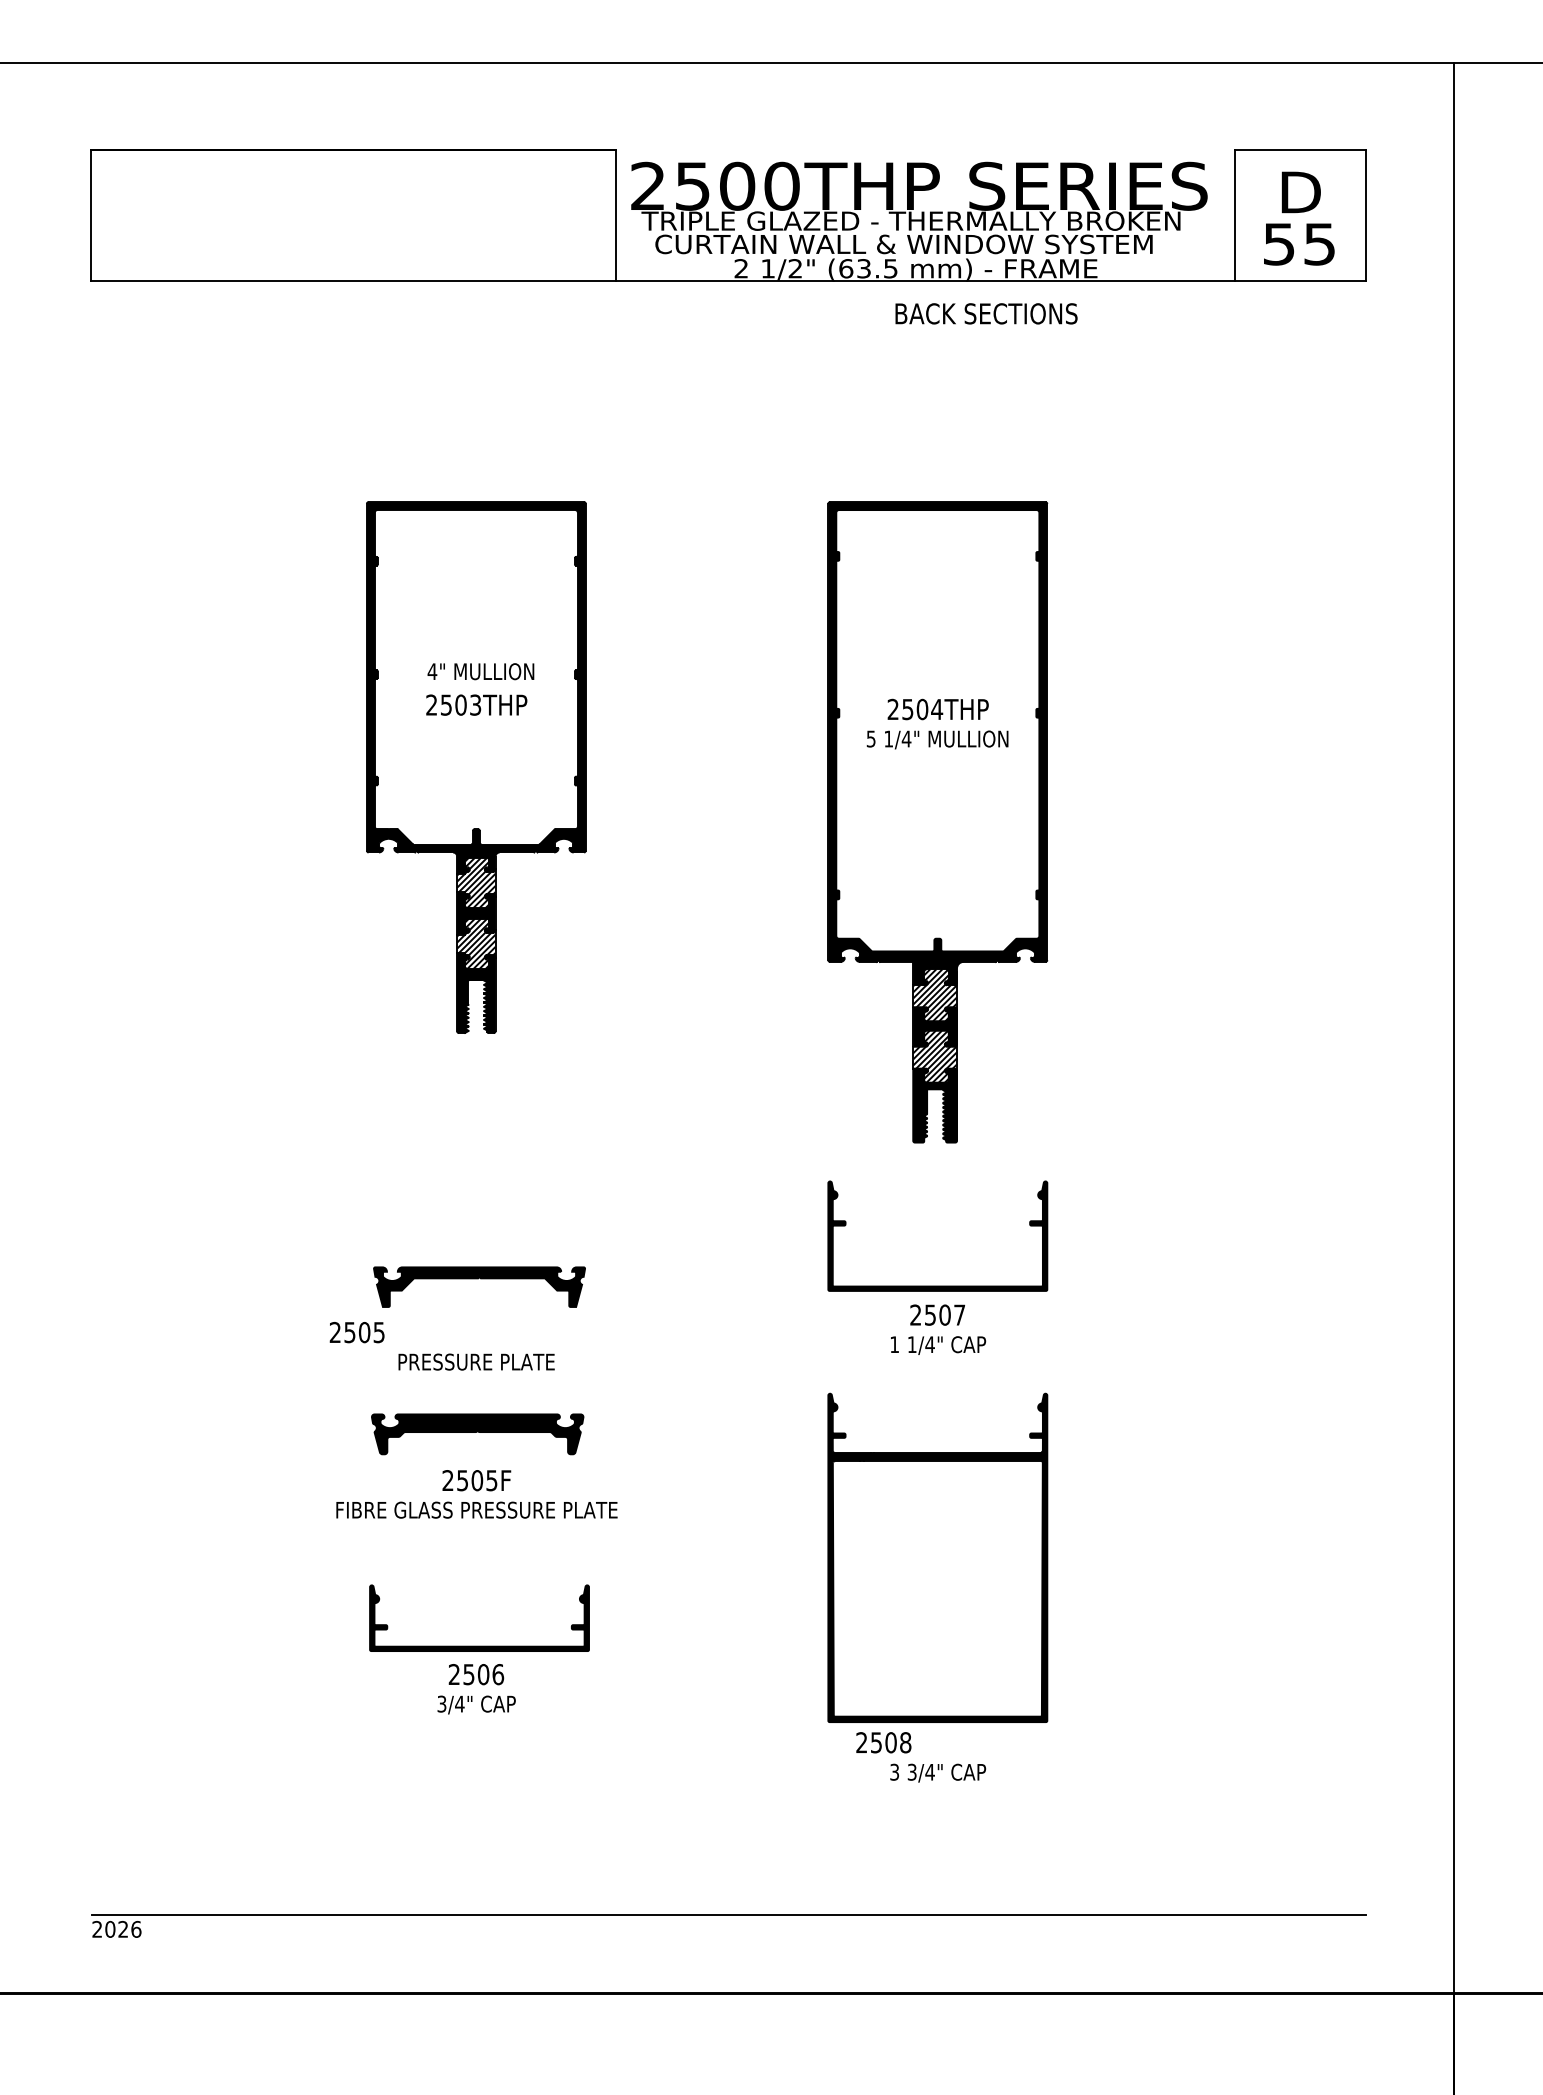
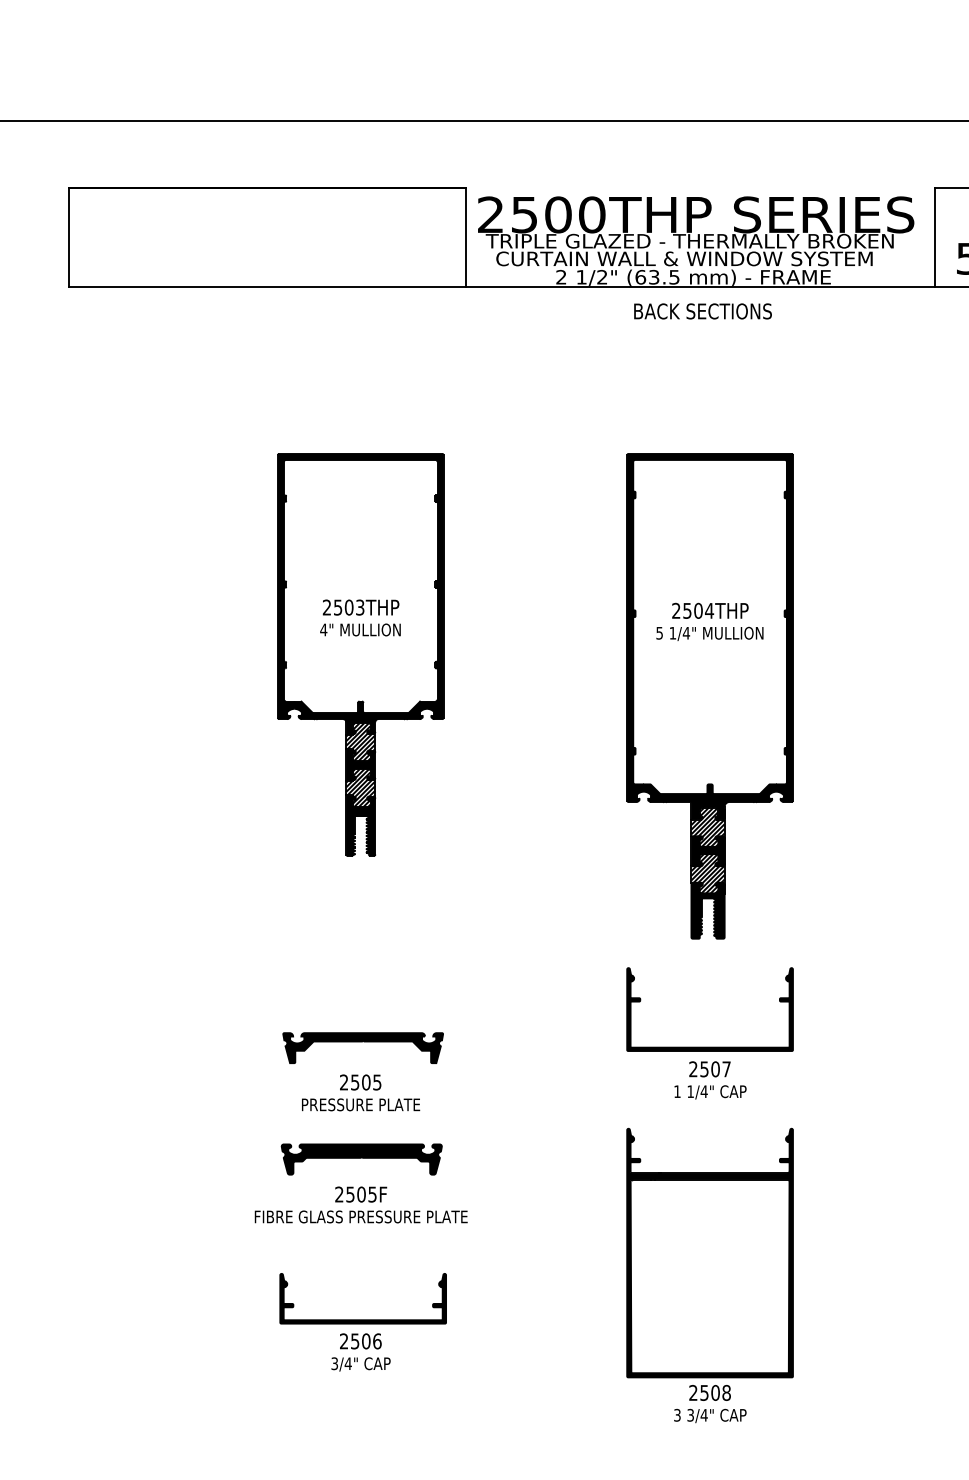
text: (986, 313) -> (703, 311), moved
text: (480, 671) -> (360, 629), moved
text: (356, 1332) -> (360, 1082), moved
text: (883, 1742) -> (709, 1392), moved

